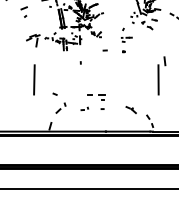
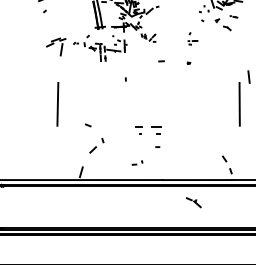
part: (126, 34) -> (192, 37), size x0.6
part: (84, 108) -> (137, 162), moved
part: (130, 109) -> (192, 201), moved

